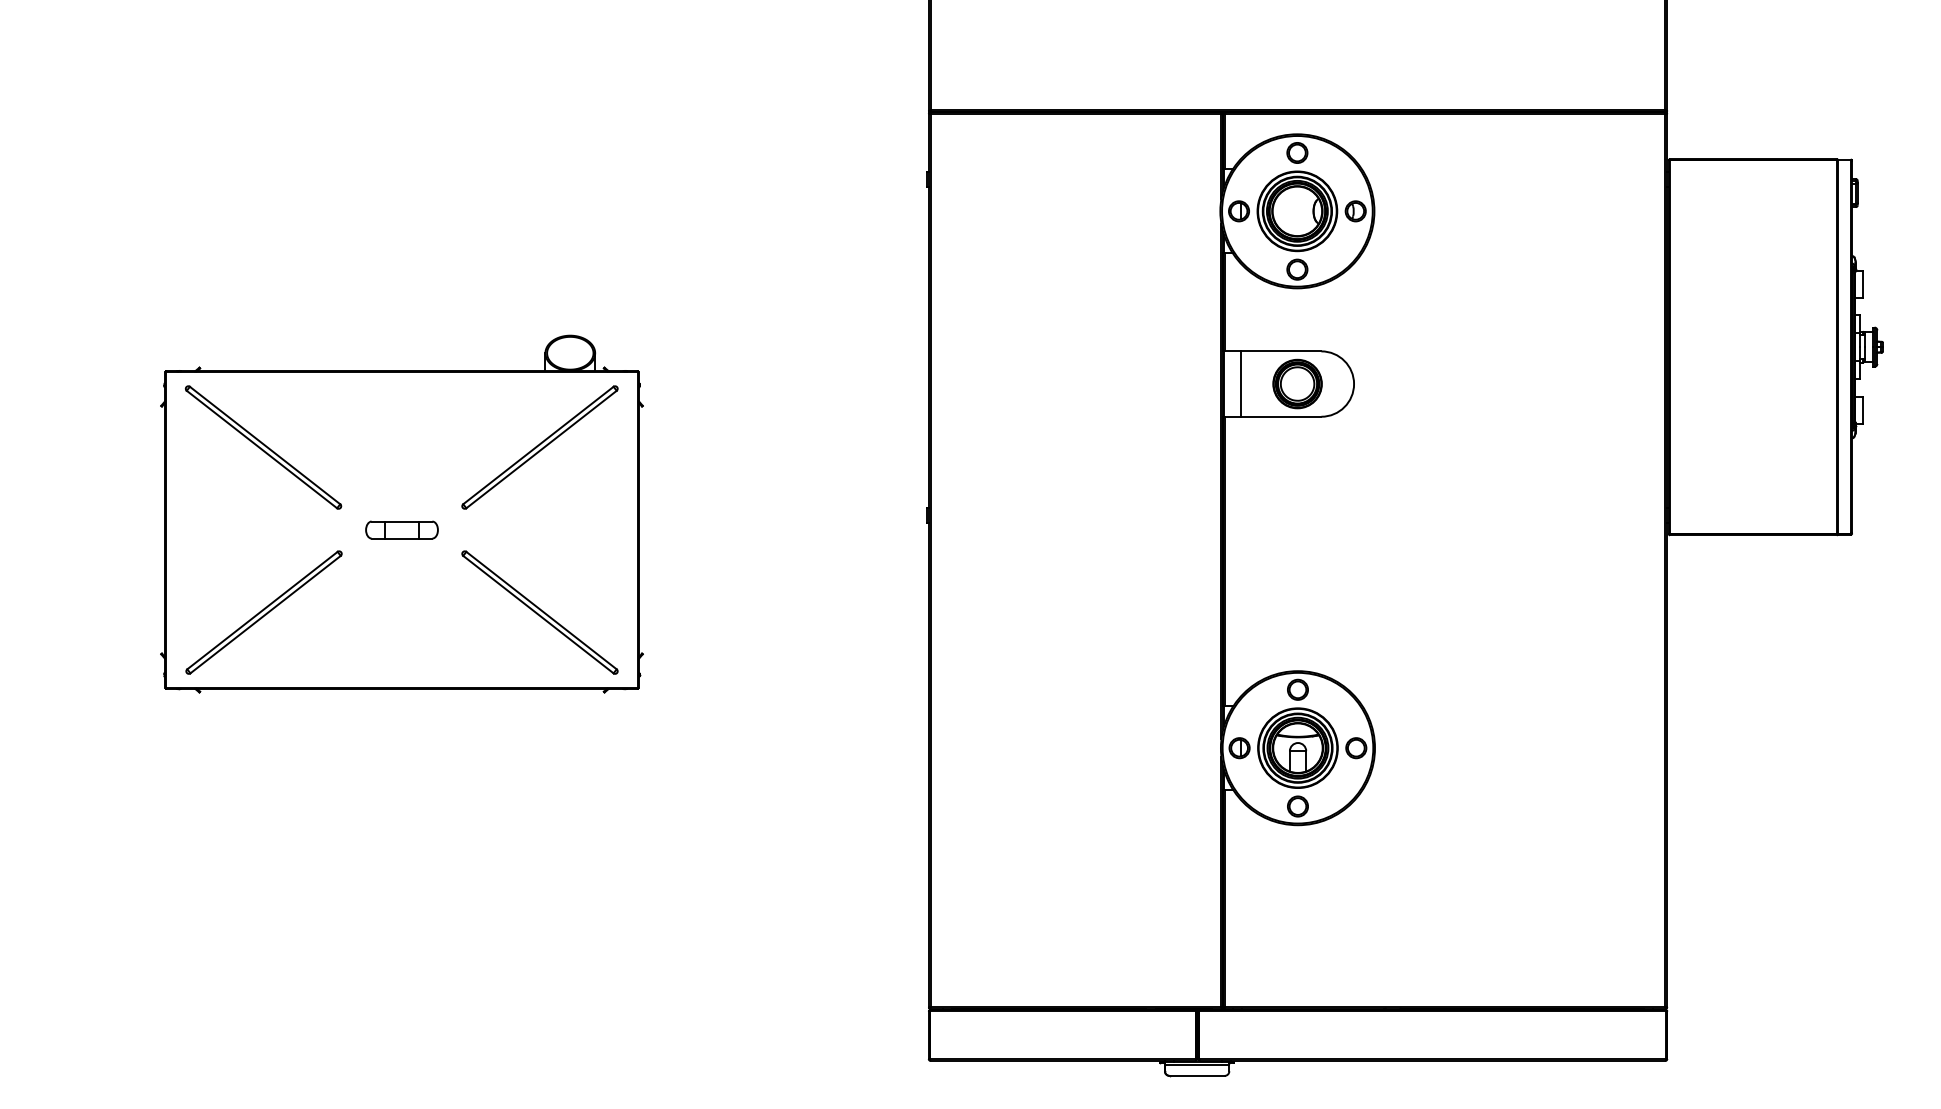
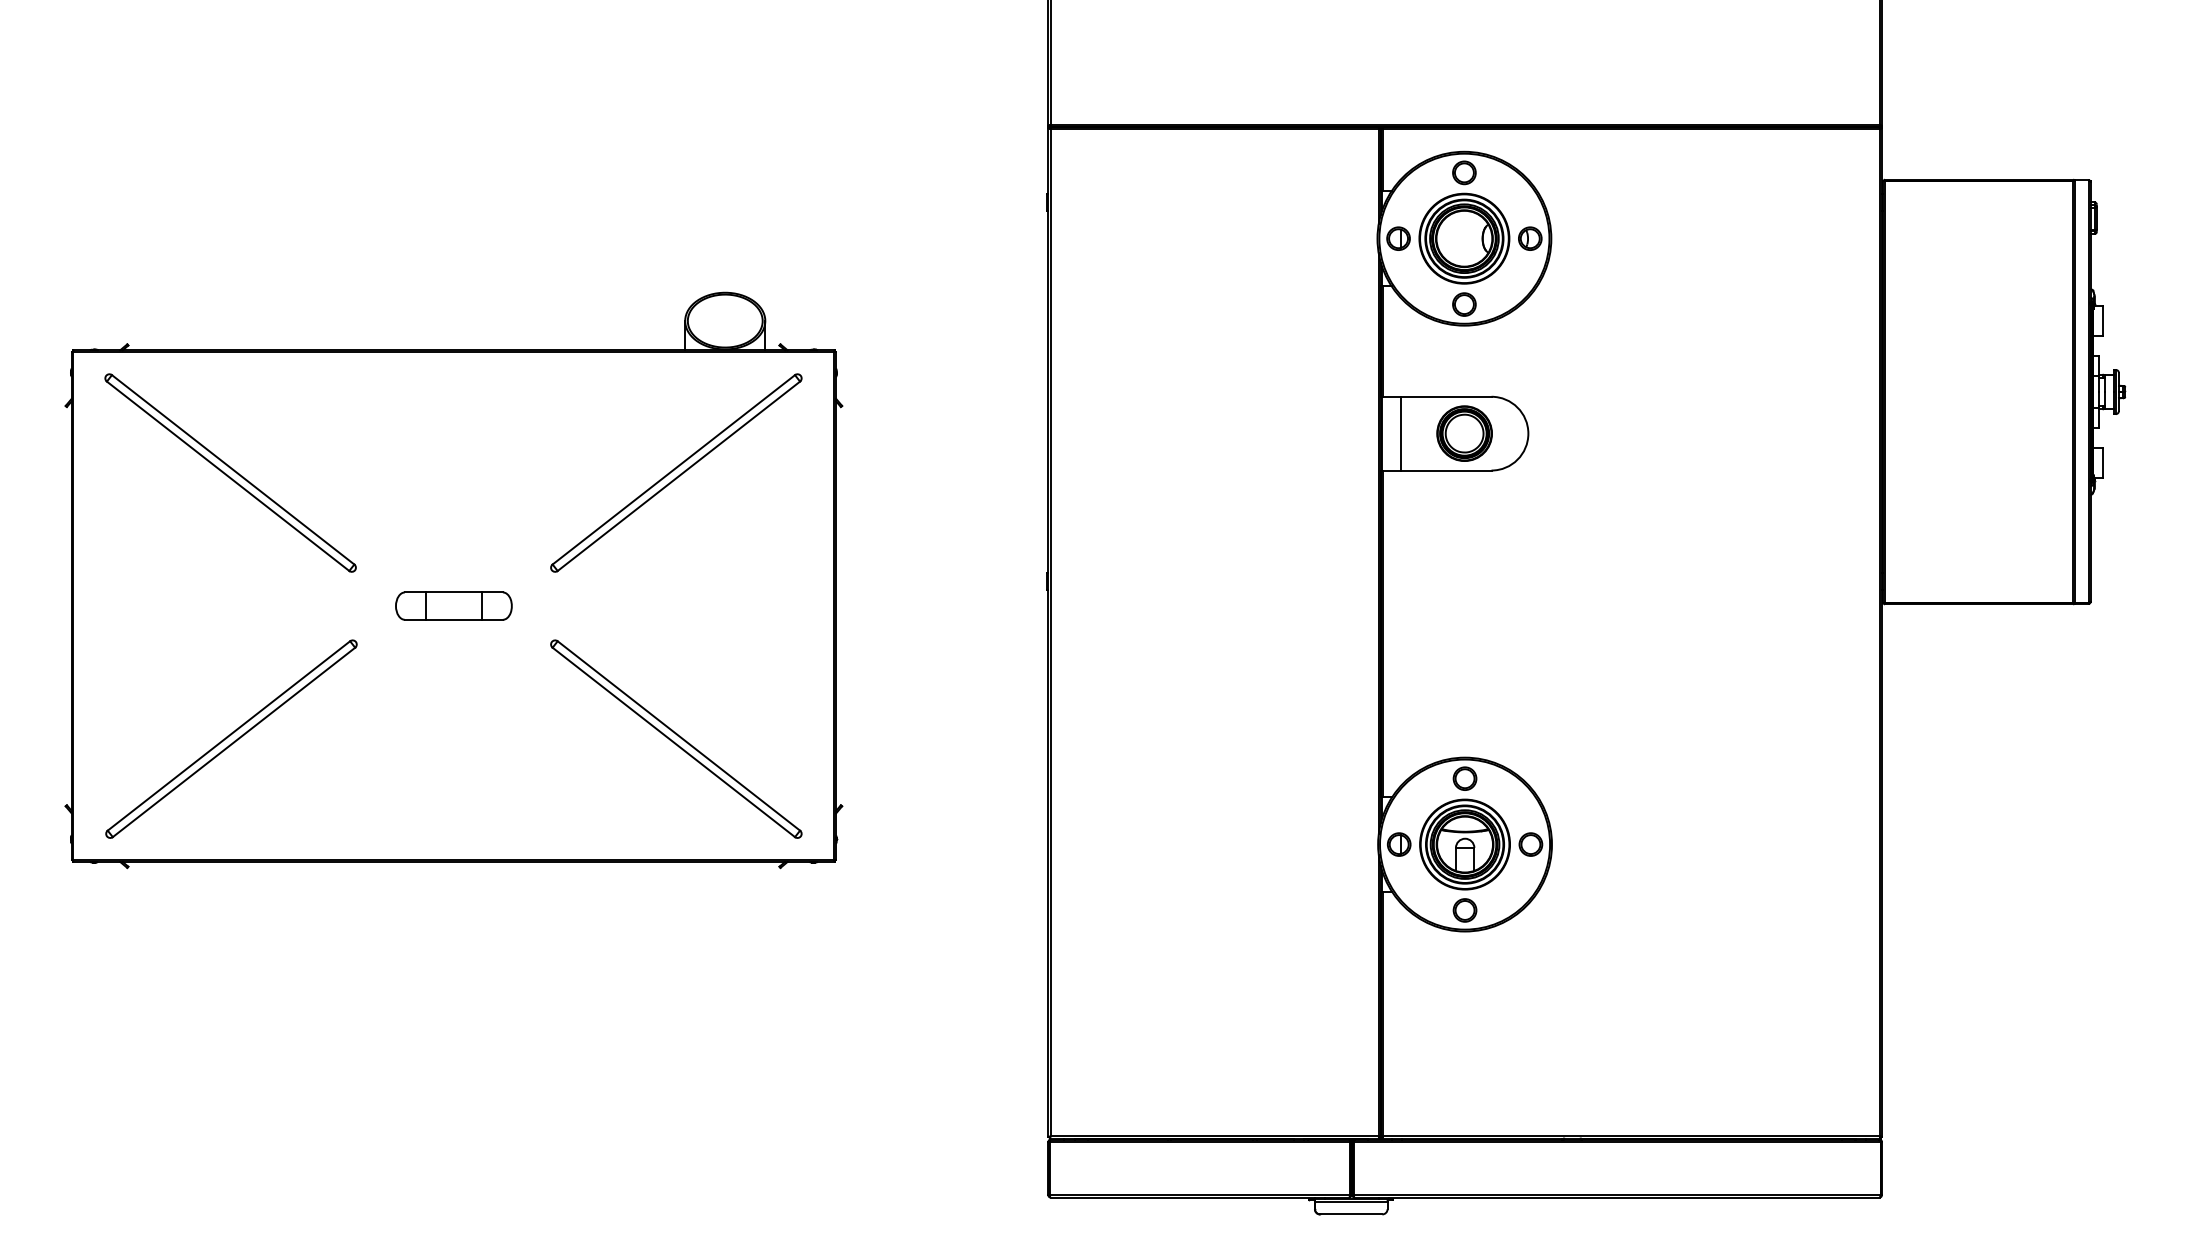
part: (401, 514) -> (453, 580), size x1.43

